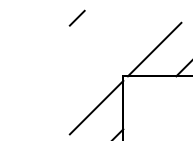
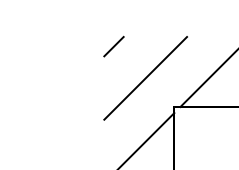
line: (76, 17) -> (112, 45), moved
line: (101, 54) -> (145, 78), added

